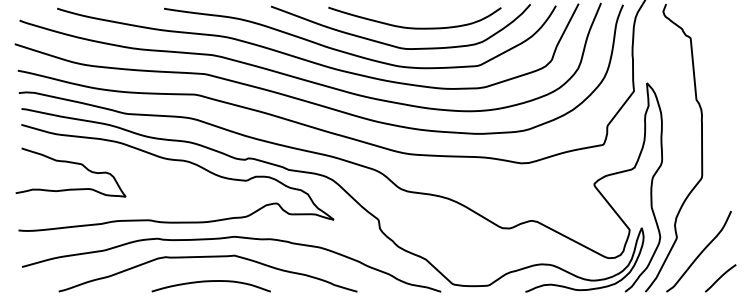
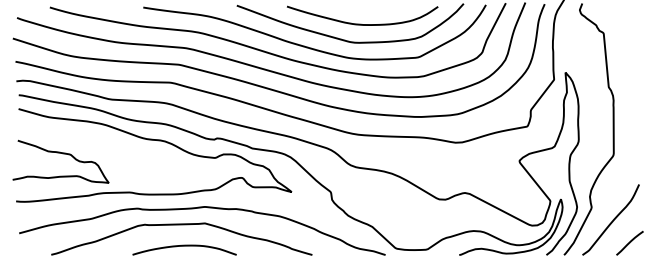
curve: (72, 164) -> (62, 154), moved

